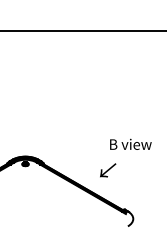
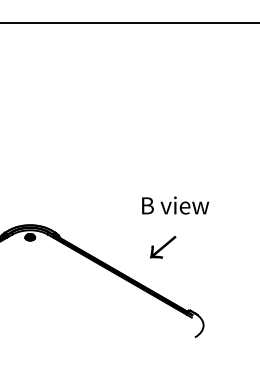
text: (130, 143) -> (174, 204), moved

